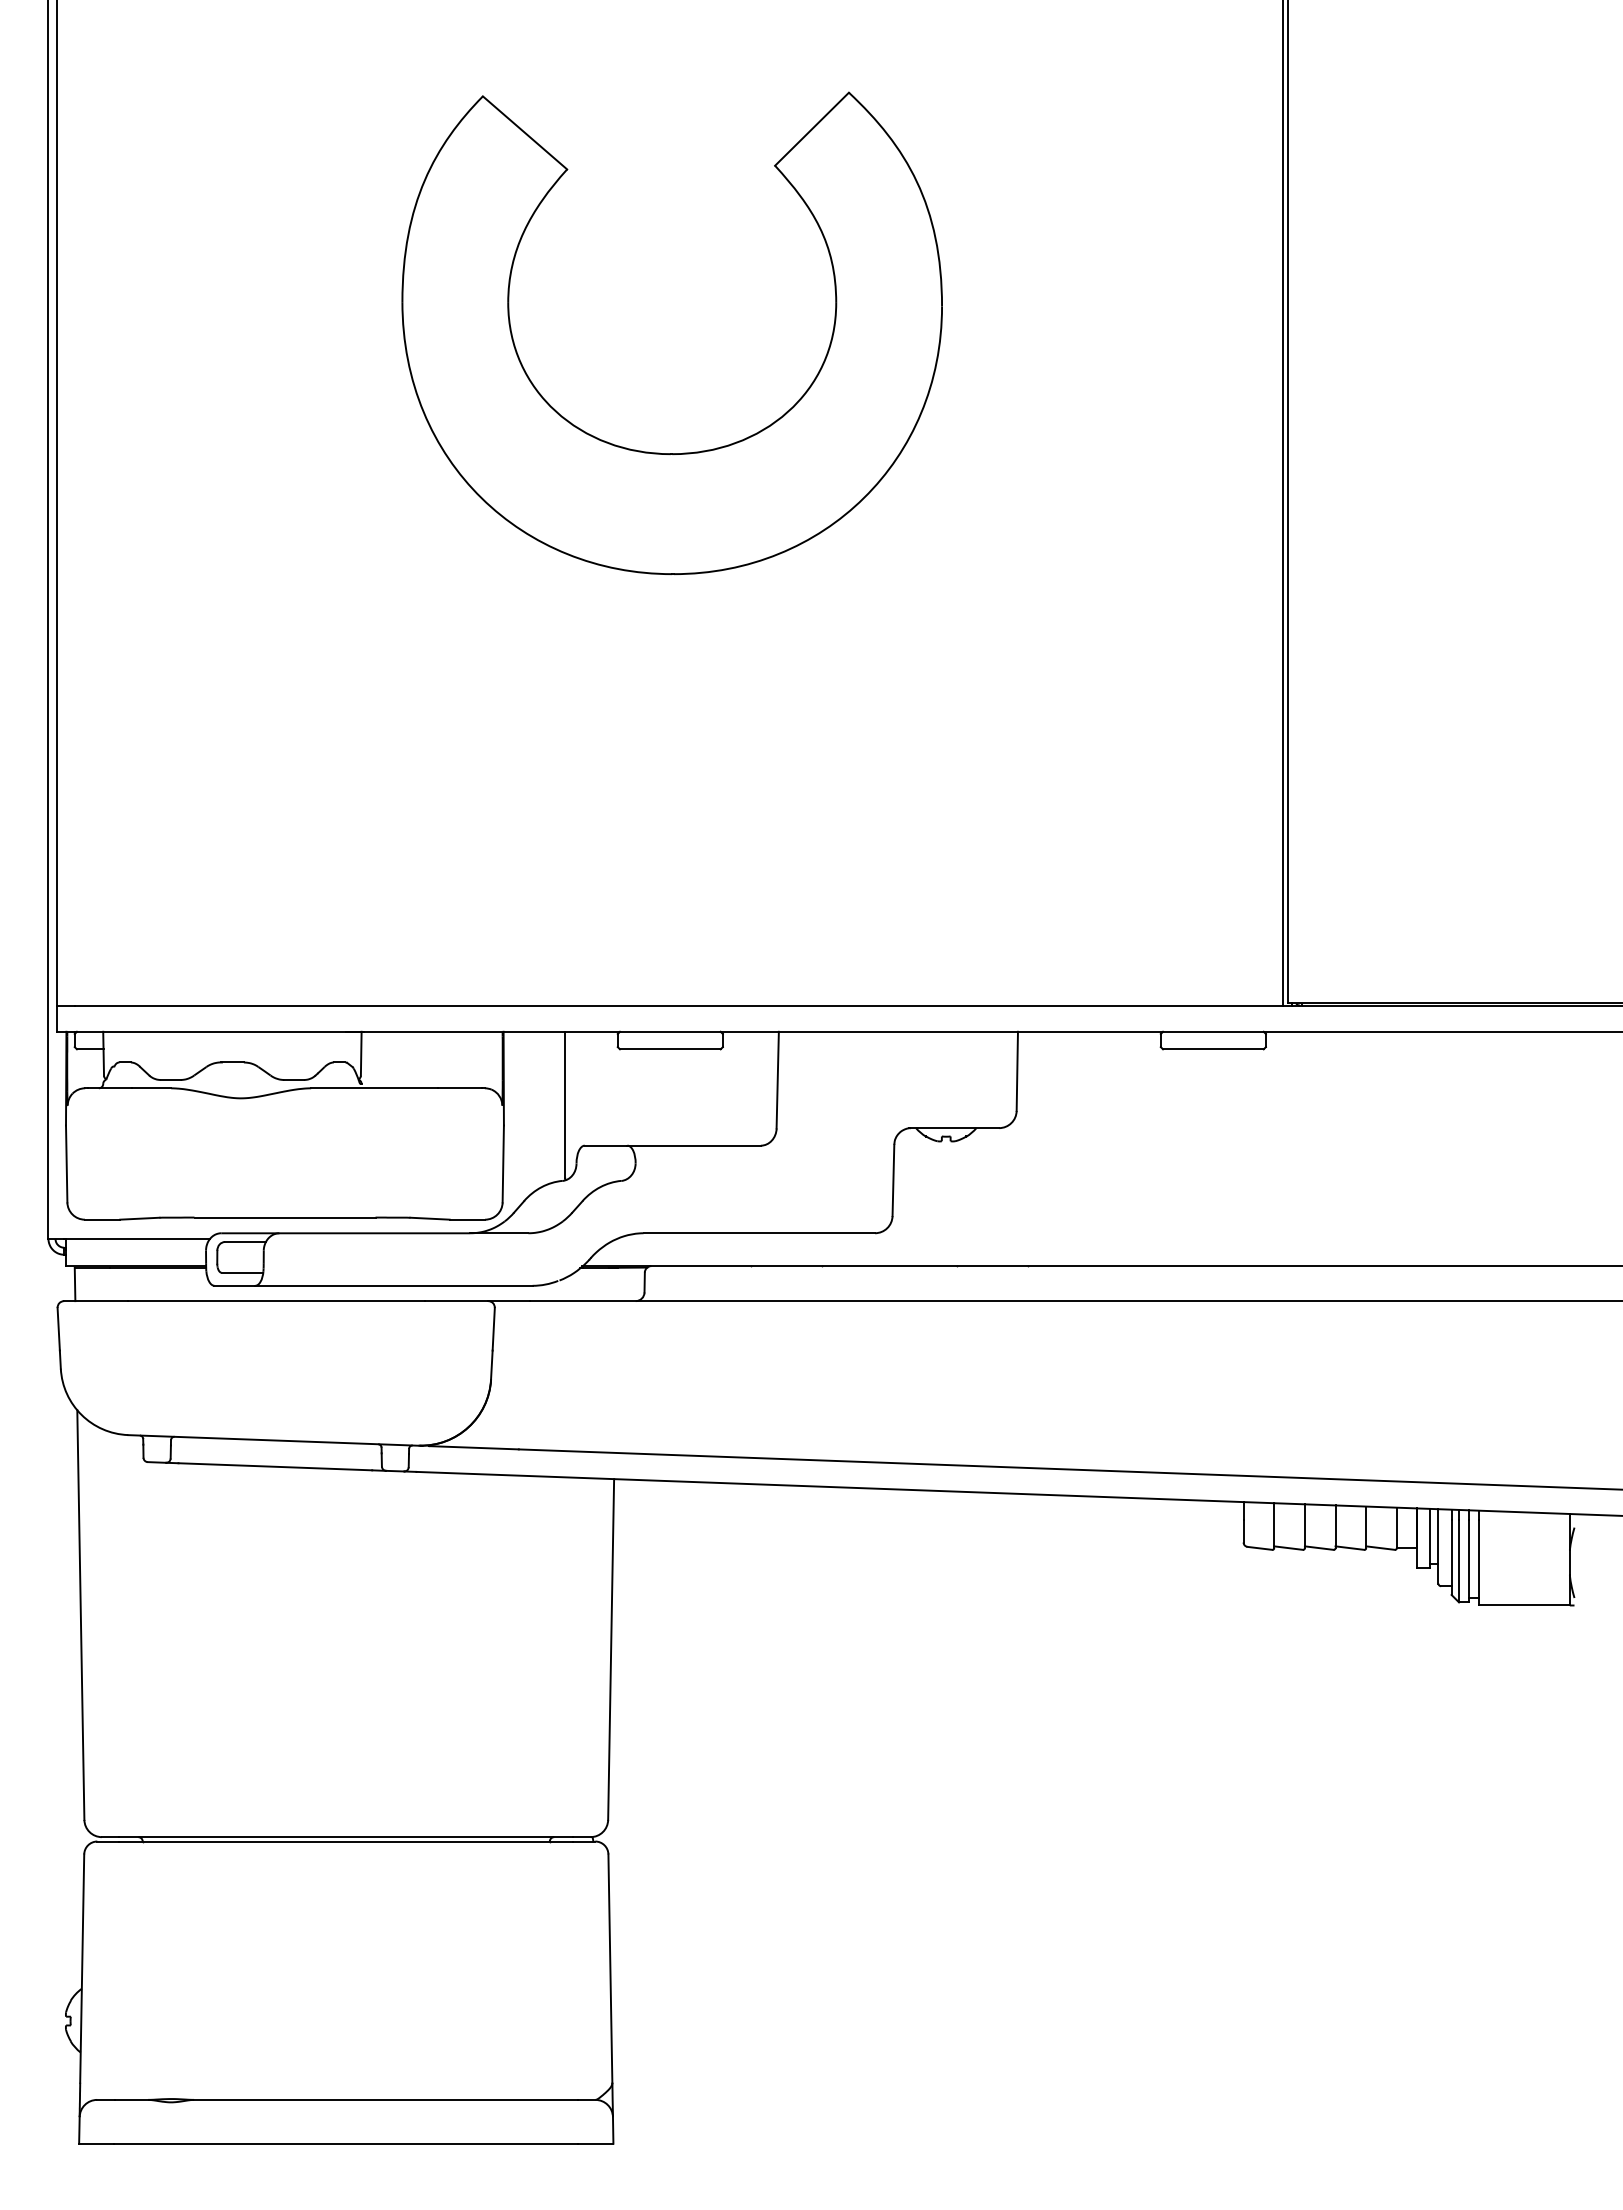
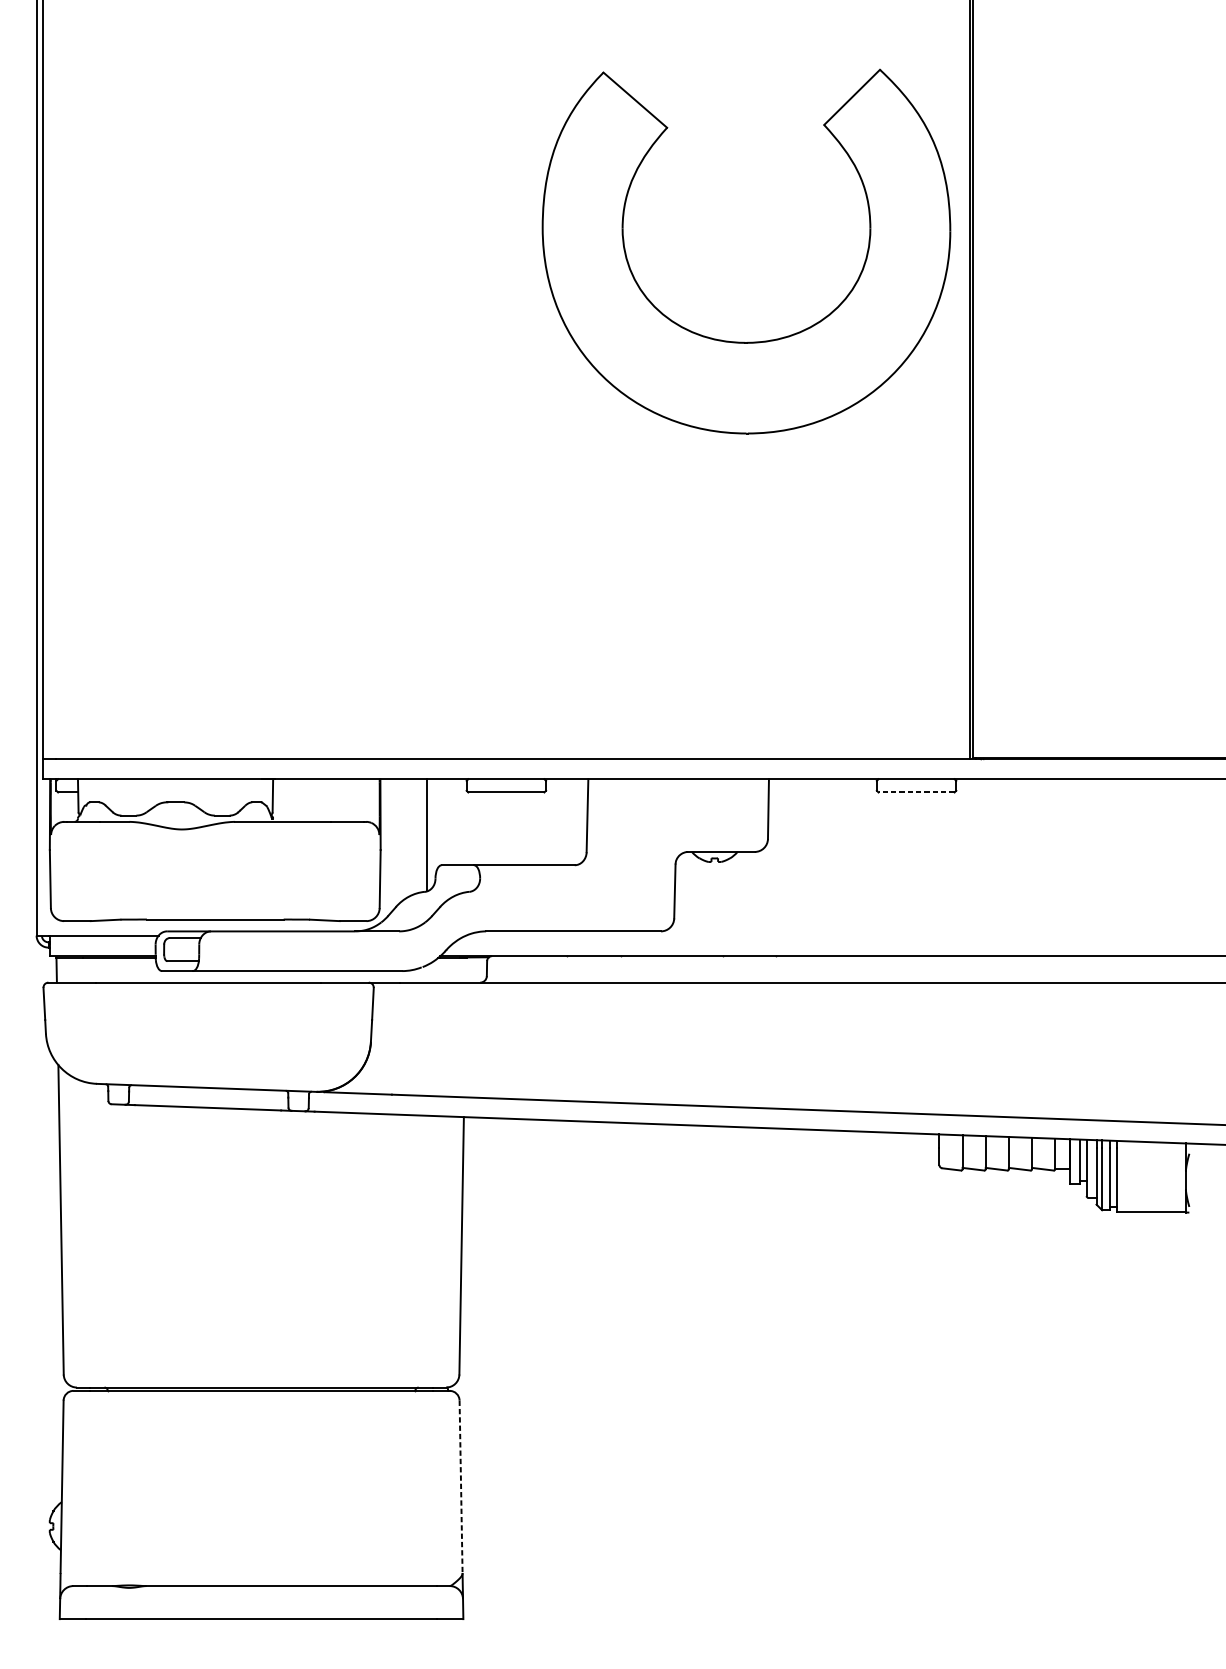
part: (659, 452) -> (736, 341), moved
line: (1212, 1049) -> (915, 792), solid -> dashed
line: (610, 1969) -> (461, 1487), solid -> dashed

